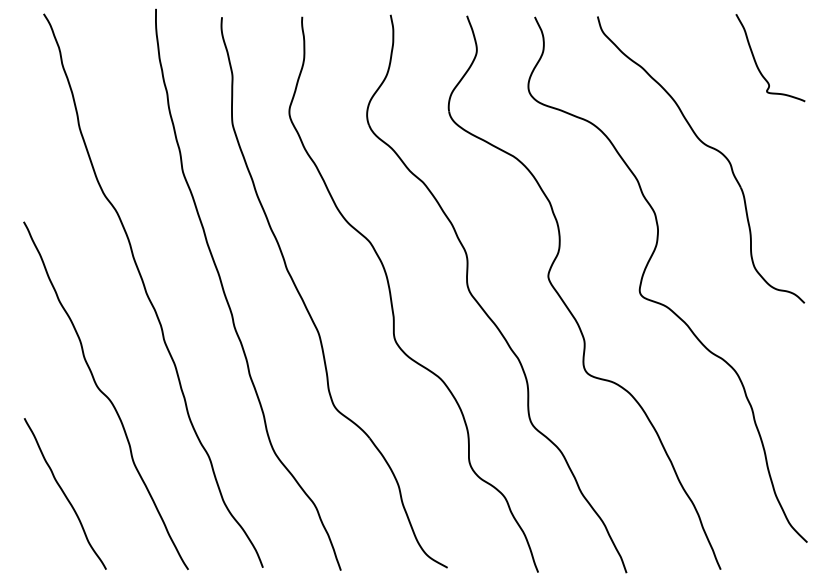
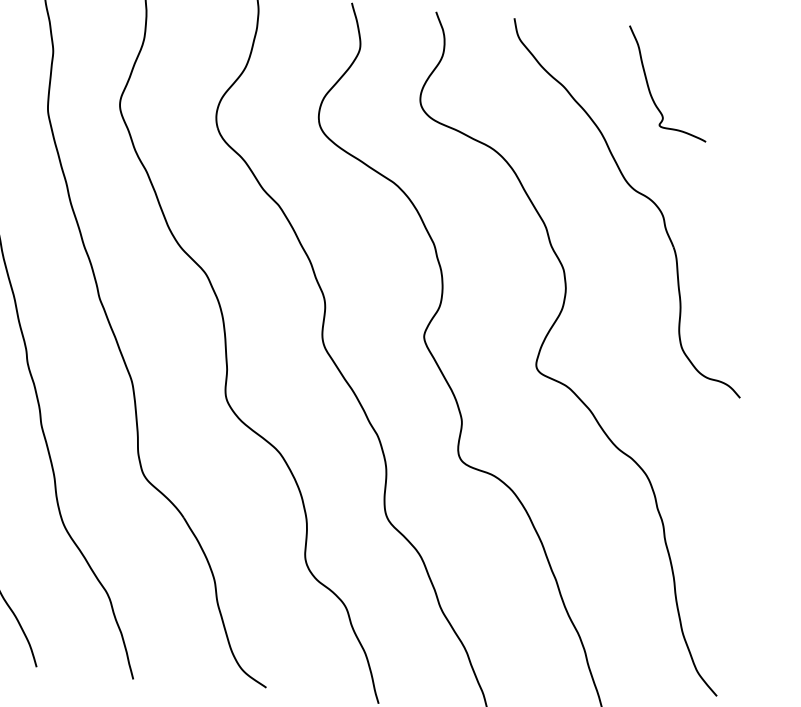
curve: (756, 61) -> (649, 86), moved

